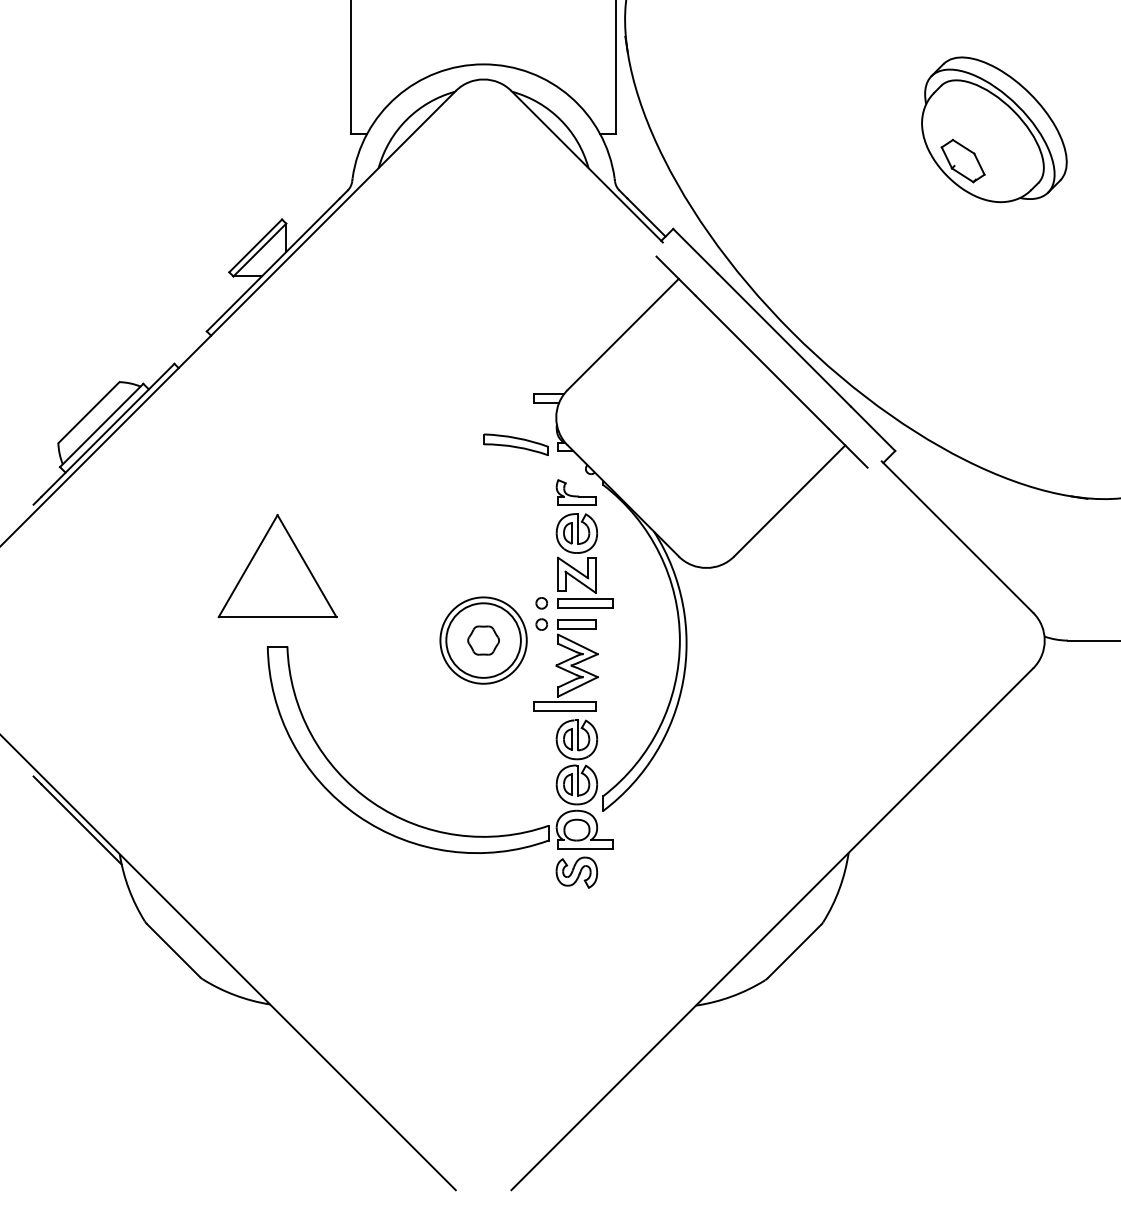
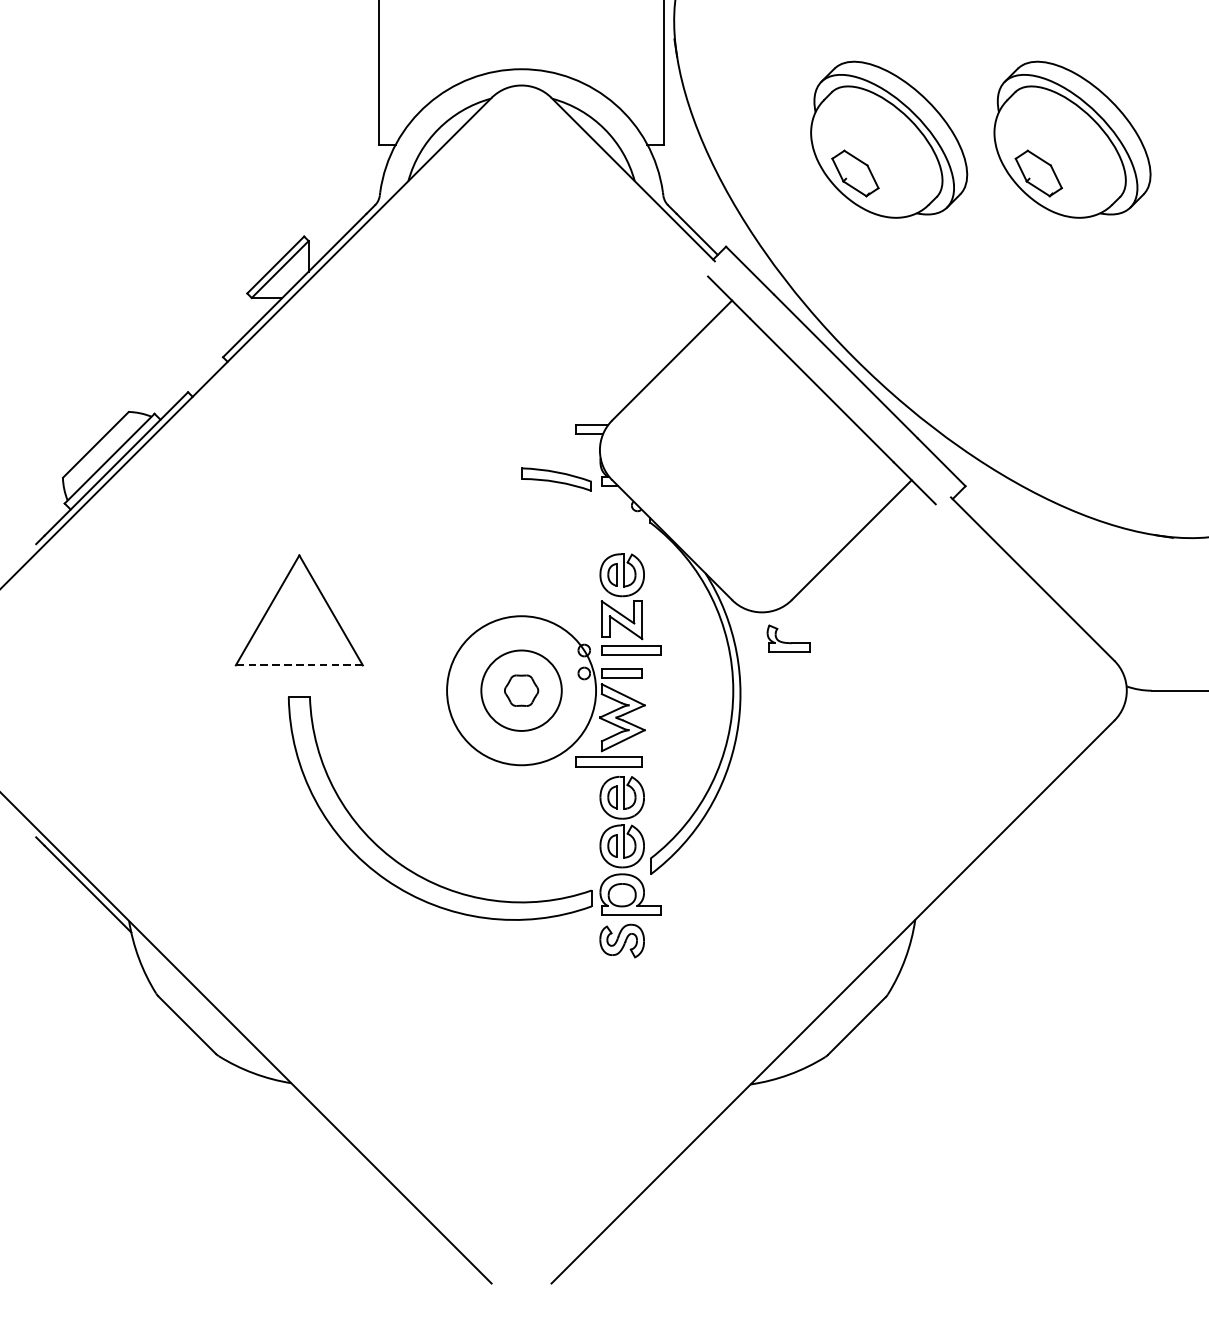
part: (824, 129) -> (889, 139), added
part: (575, 492) -> (787, 638), moved
line: (277, 617) -> (299, 665), solid -> dashed
circle: (483, 640) -> (521, 690), size x1.6

